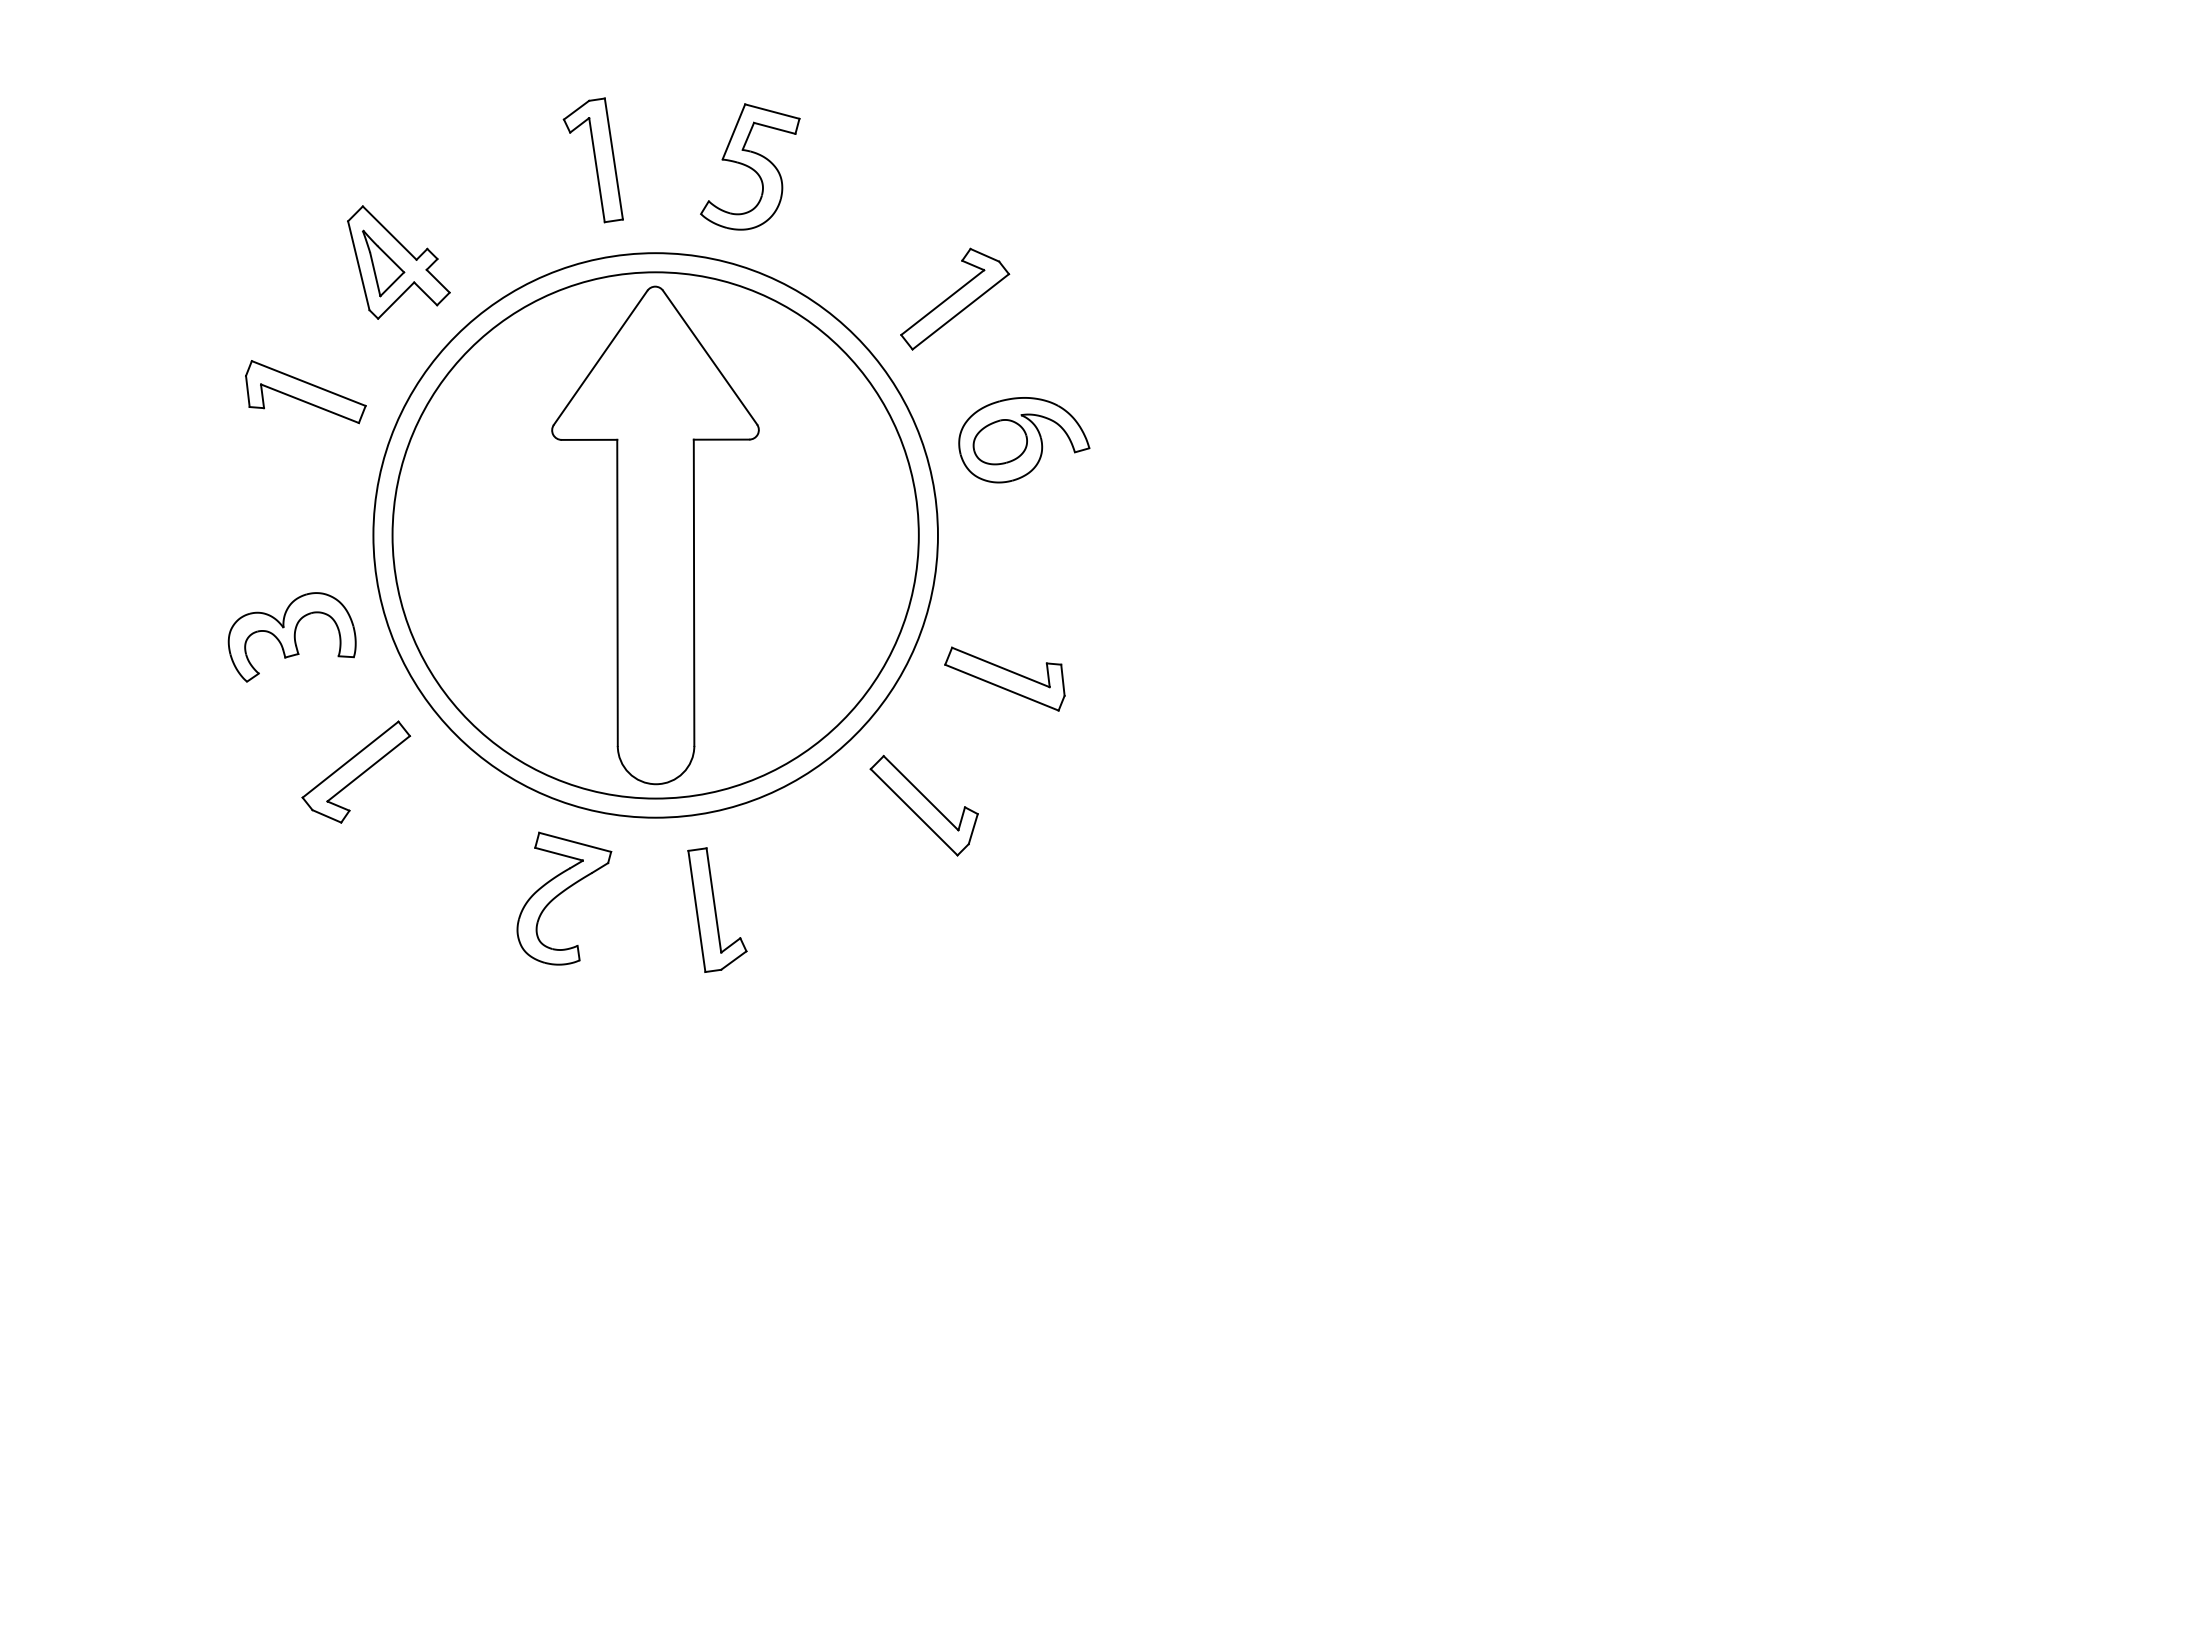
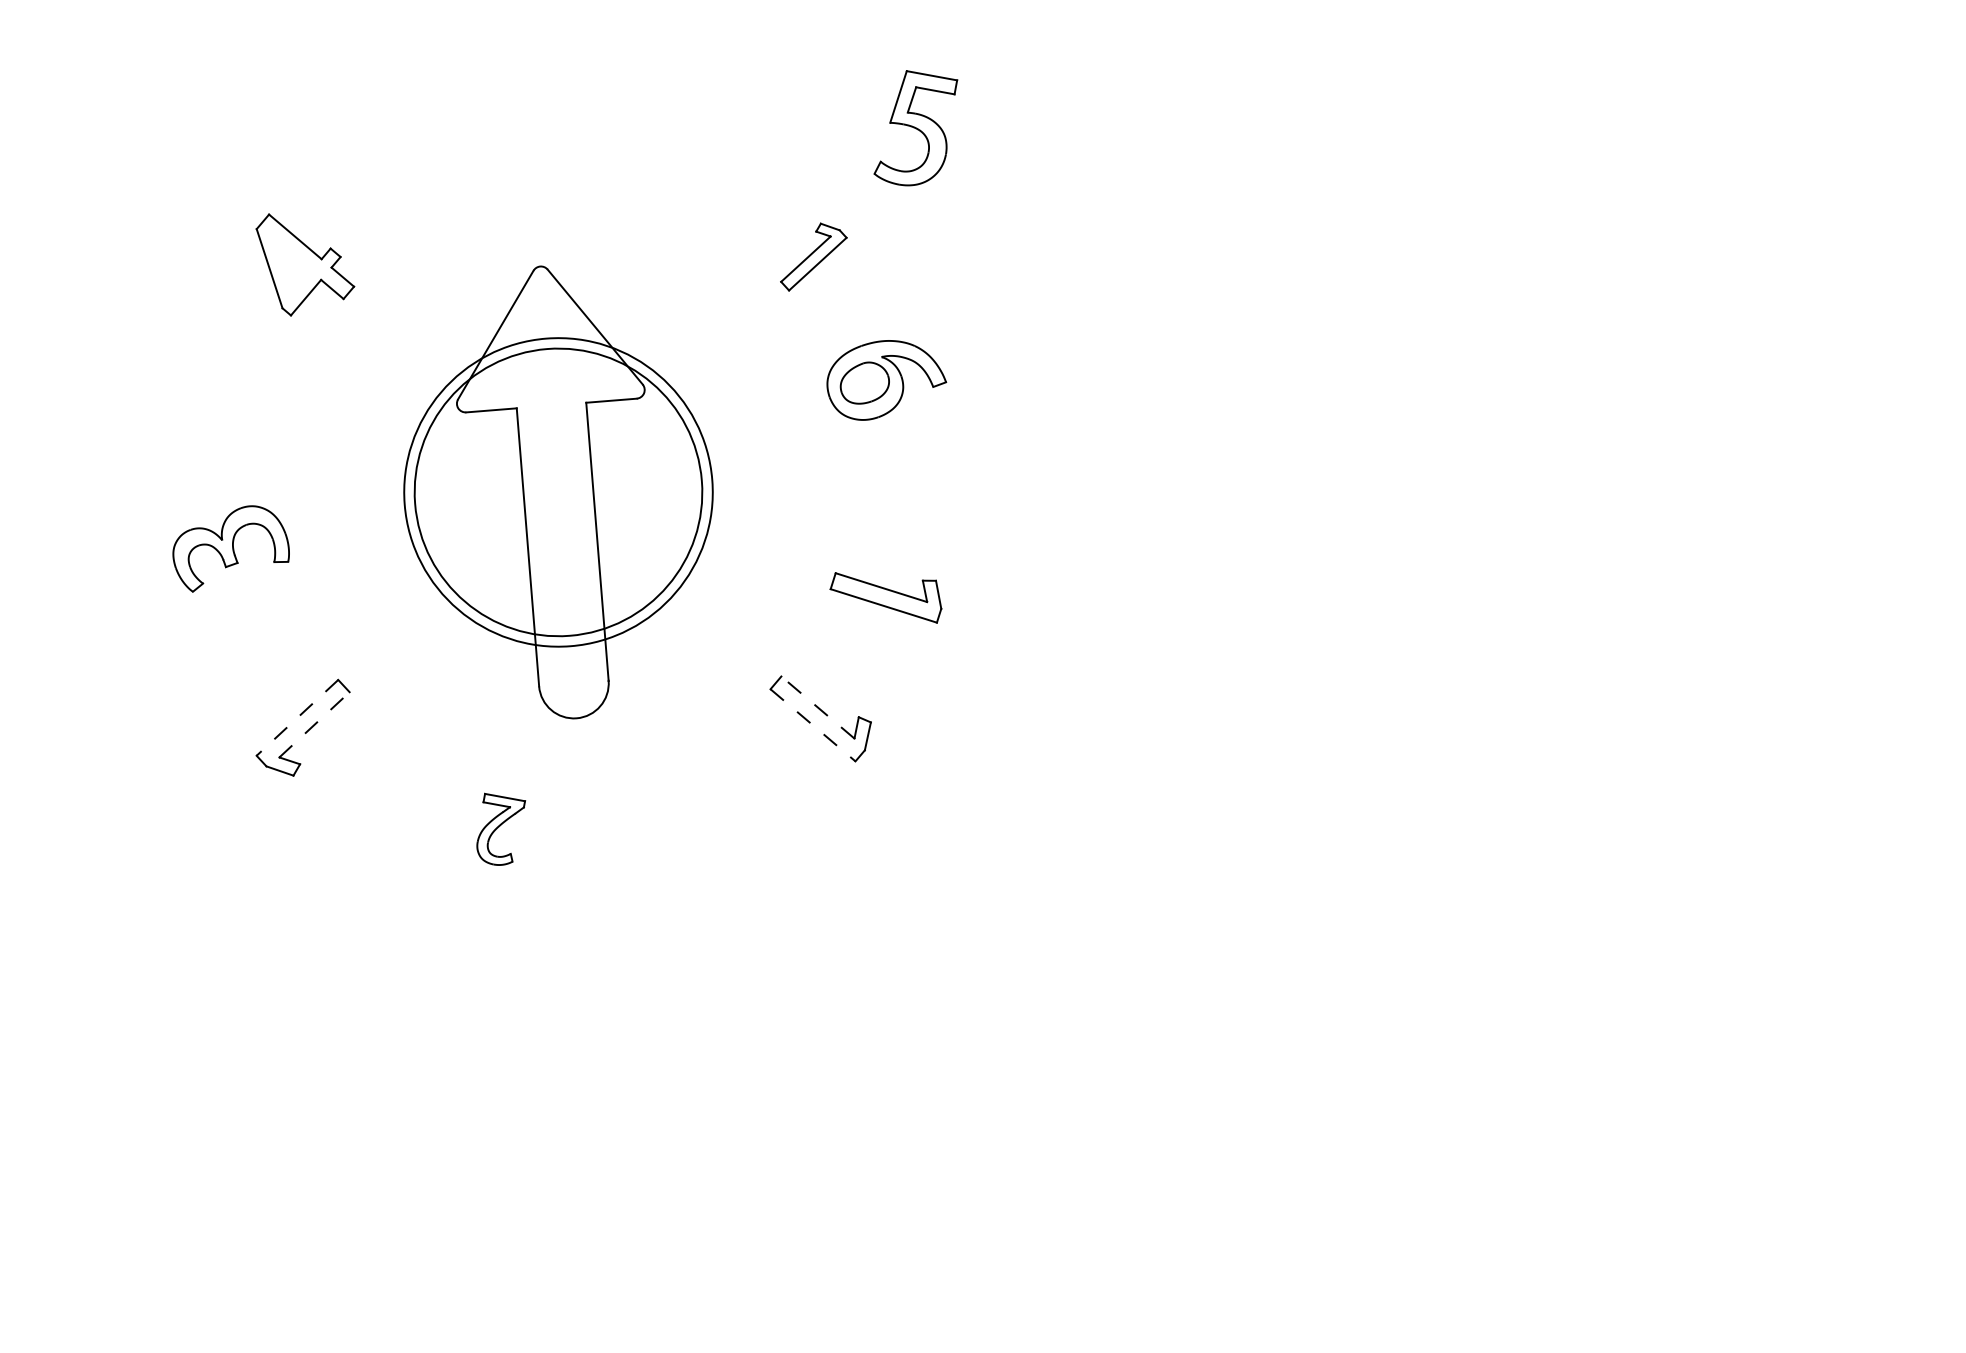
part: (592, 160) -> (474, 156), removed
part: (750, 166) -> (916, 127), moved
part: (383, 263) -> (291, 264), removed
part: (955, 298) -> (813, 255), size x0.7
part: (305, 392) -> (230, 387), removed
circle: (655, 535) -> (558, 492), size x0.6
circle: (655, 535) -> (558, 492), size x0.6
part: (291, 637) -> (230, 548), moved
line: (350, 760) -> (297, 718), solid -> dashed
line: (368, 768) -> (314, 724), solid -> dashed
line: (921, 793) -> (818, 707), solid -> dashed
line: (914, 812) -> (813, 725), solid -> dashed
part: (564, 898) -> (501, 828), size x0.6
part: (717, 909) -> (641, 827), removed

